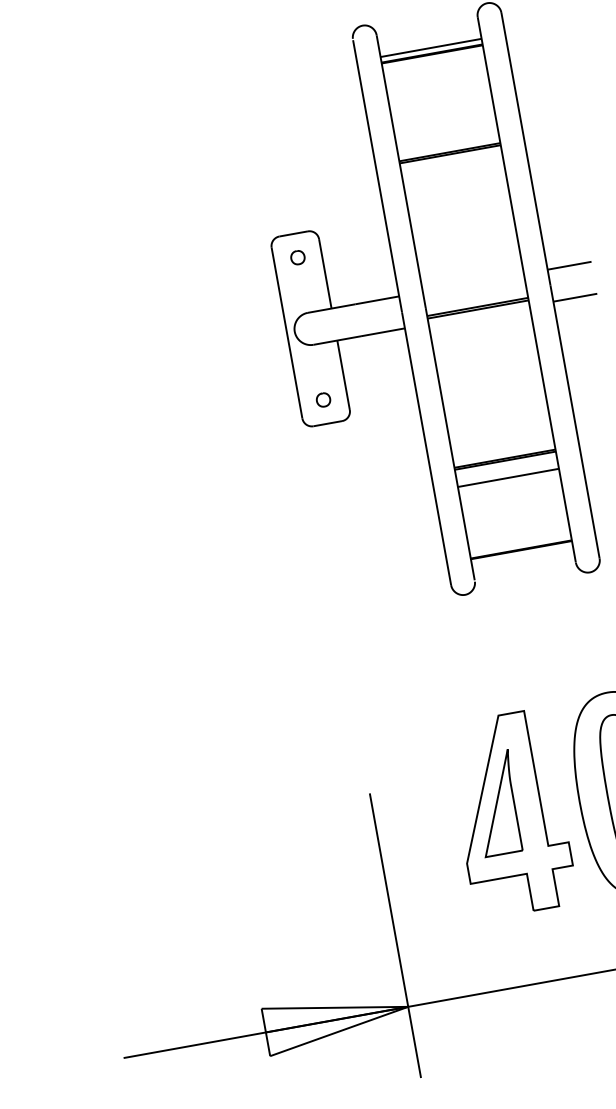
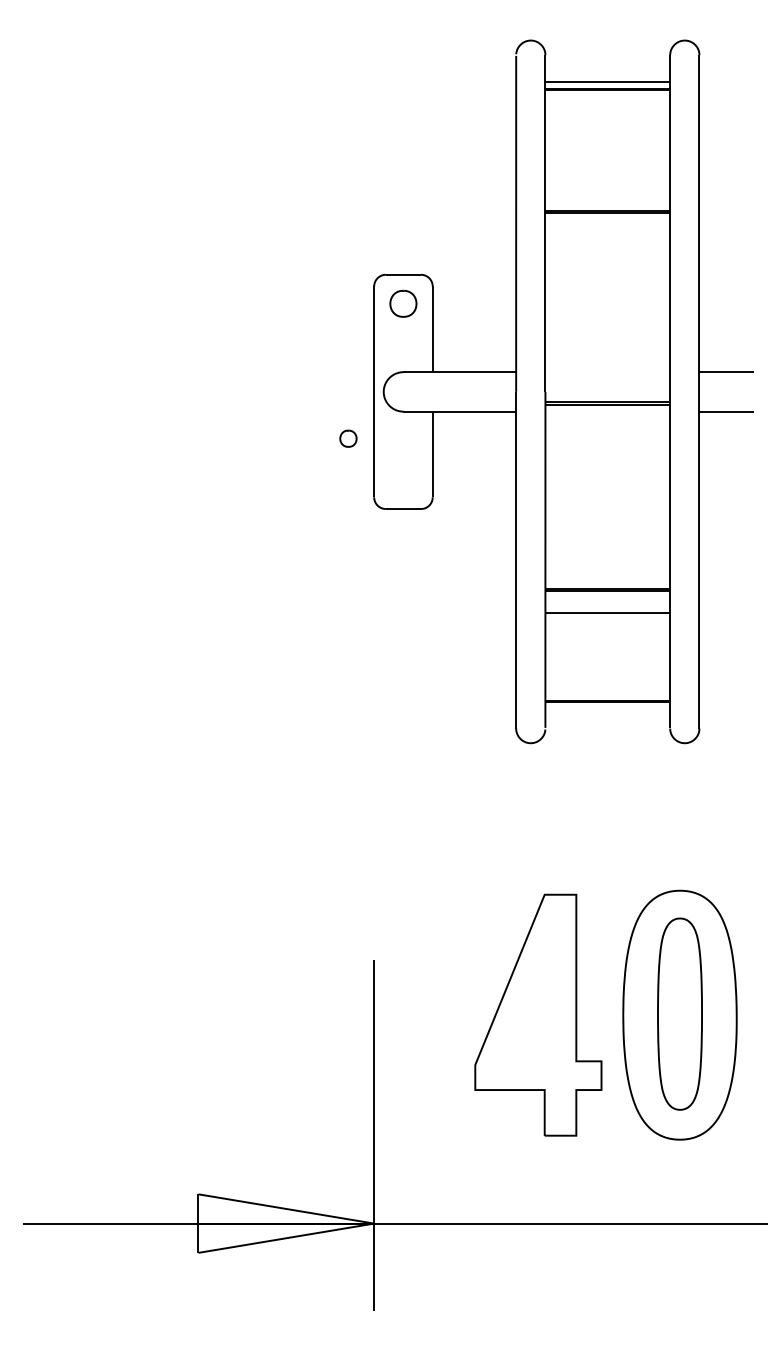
part: (298, 258) -> (403, 304), size x1.6
part: (323, 399) -> (348, 438), moved
part: (496, 803) -> (523, 999), removed

